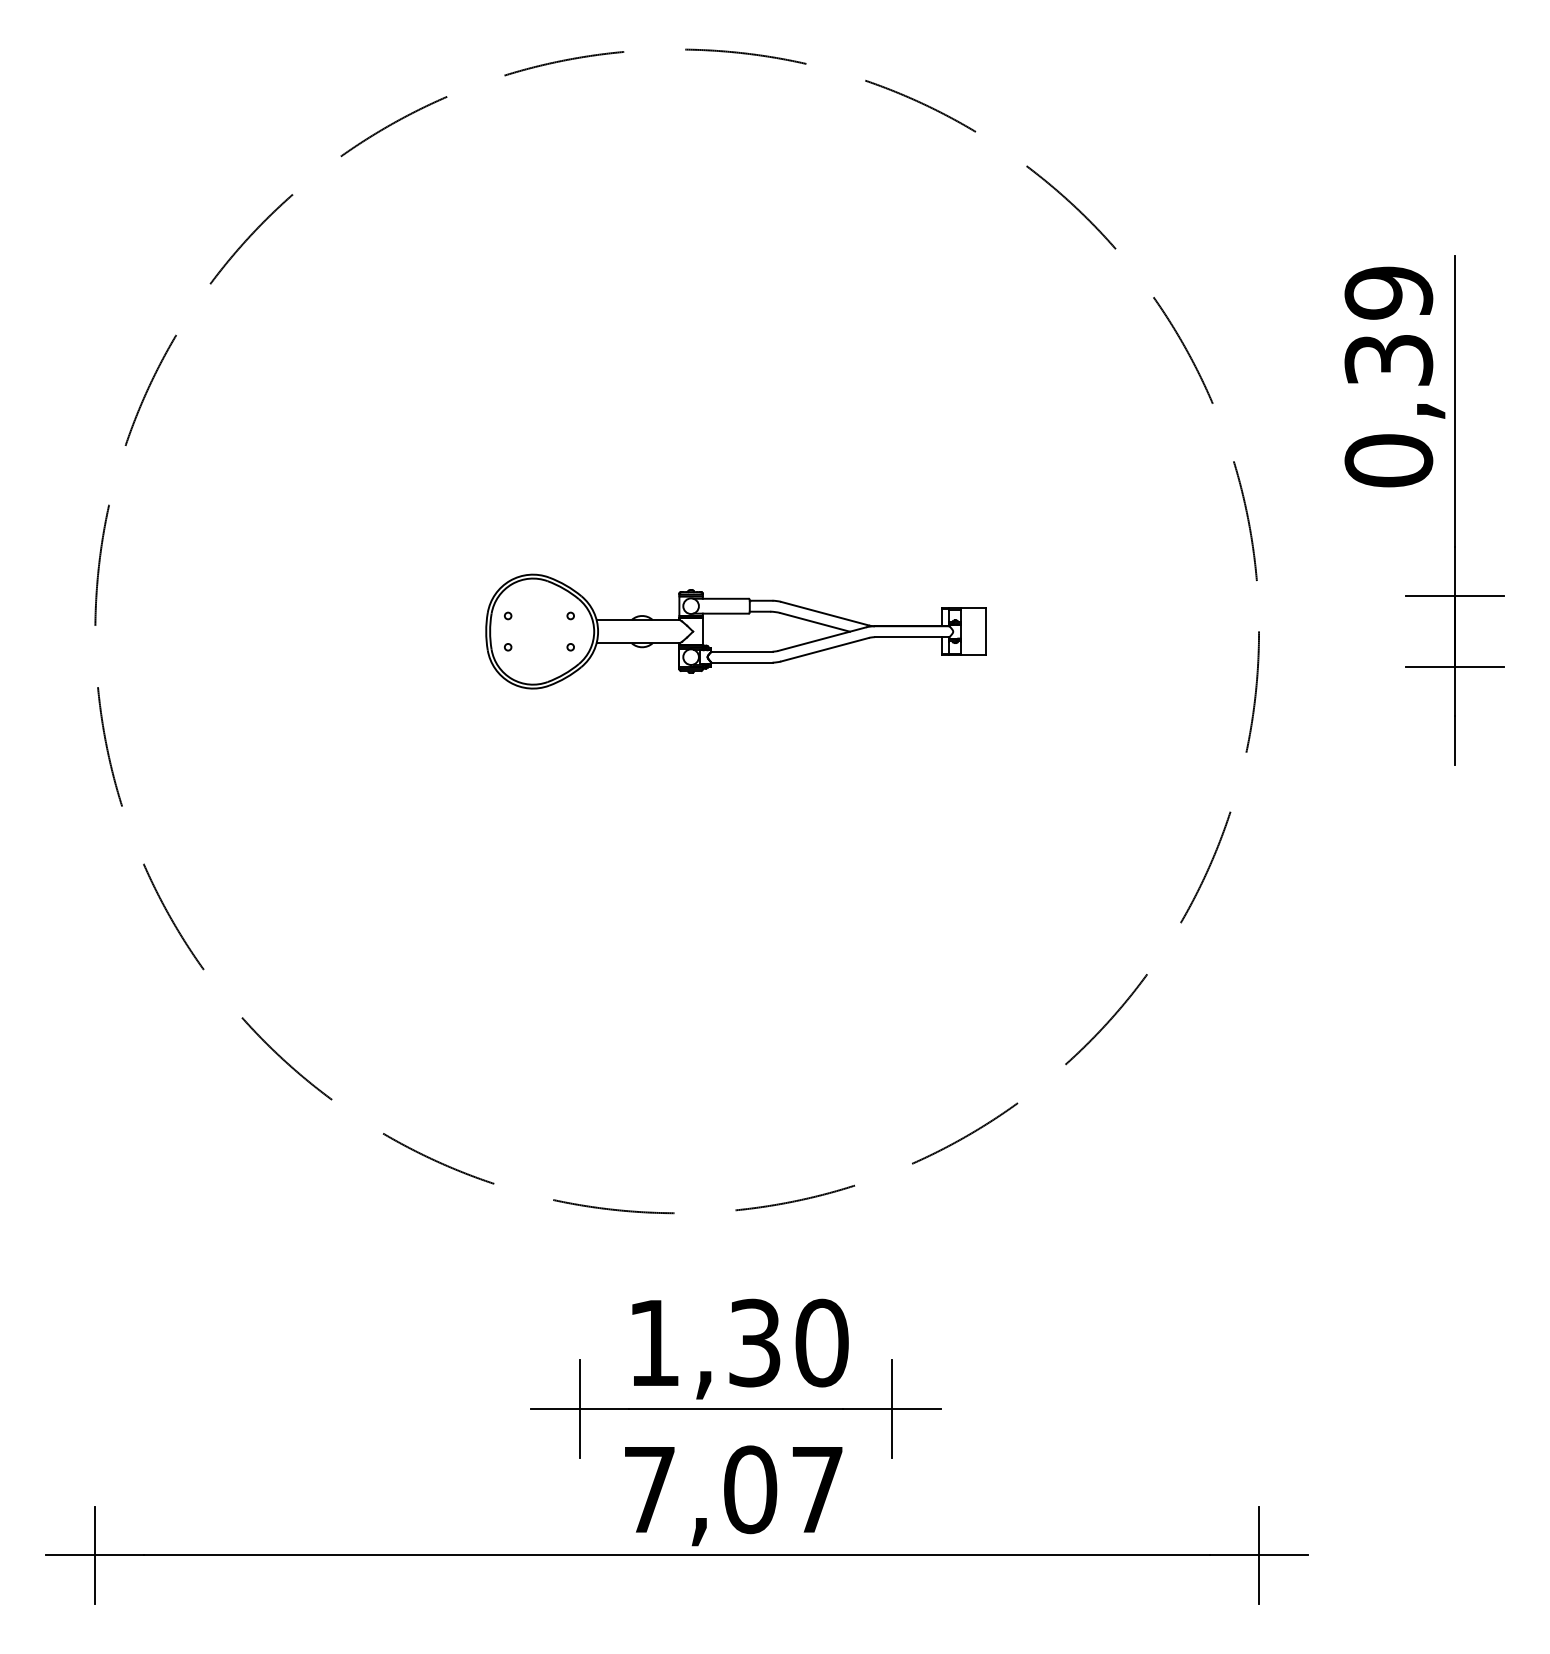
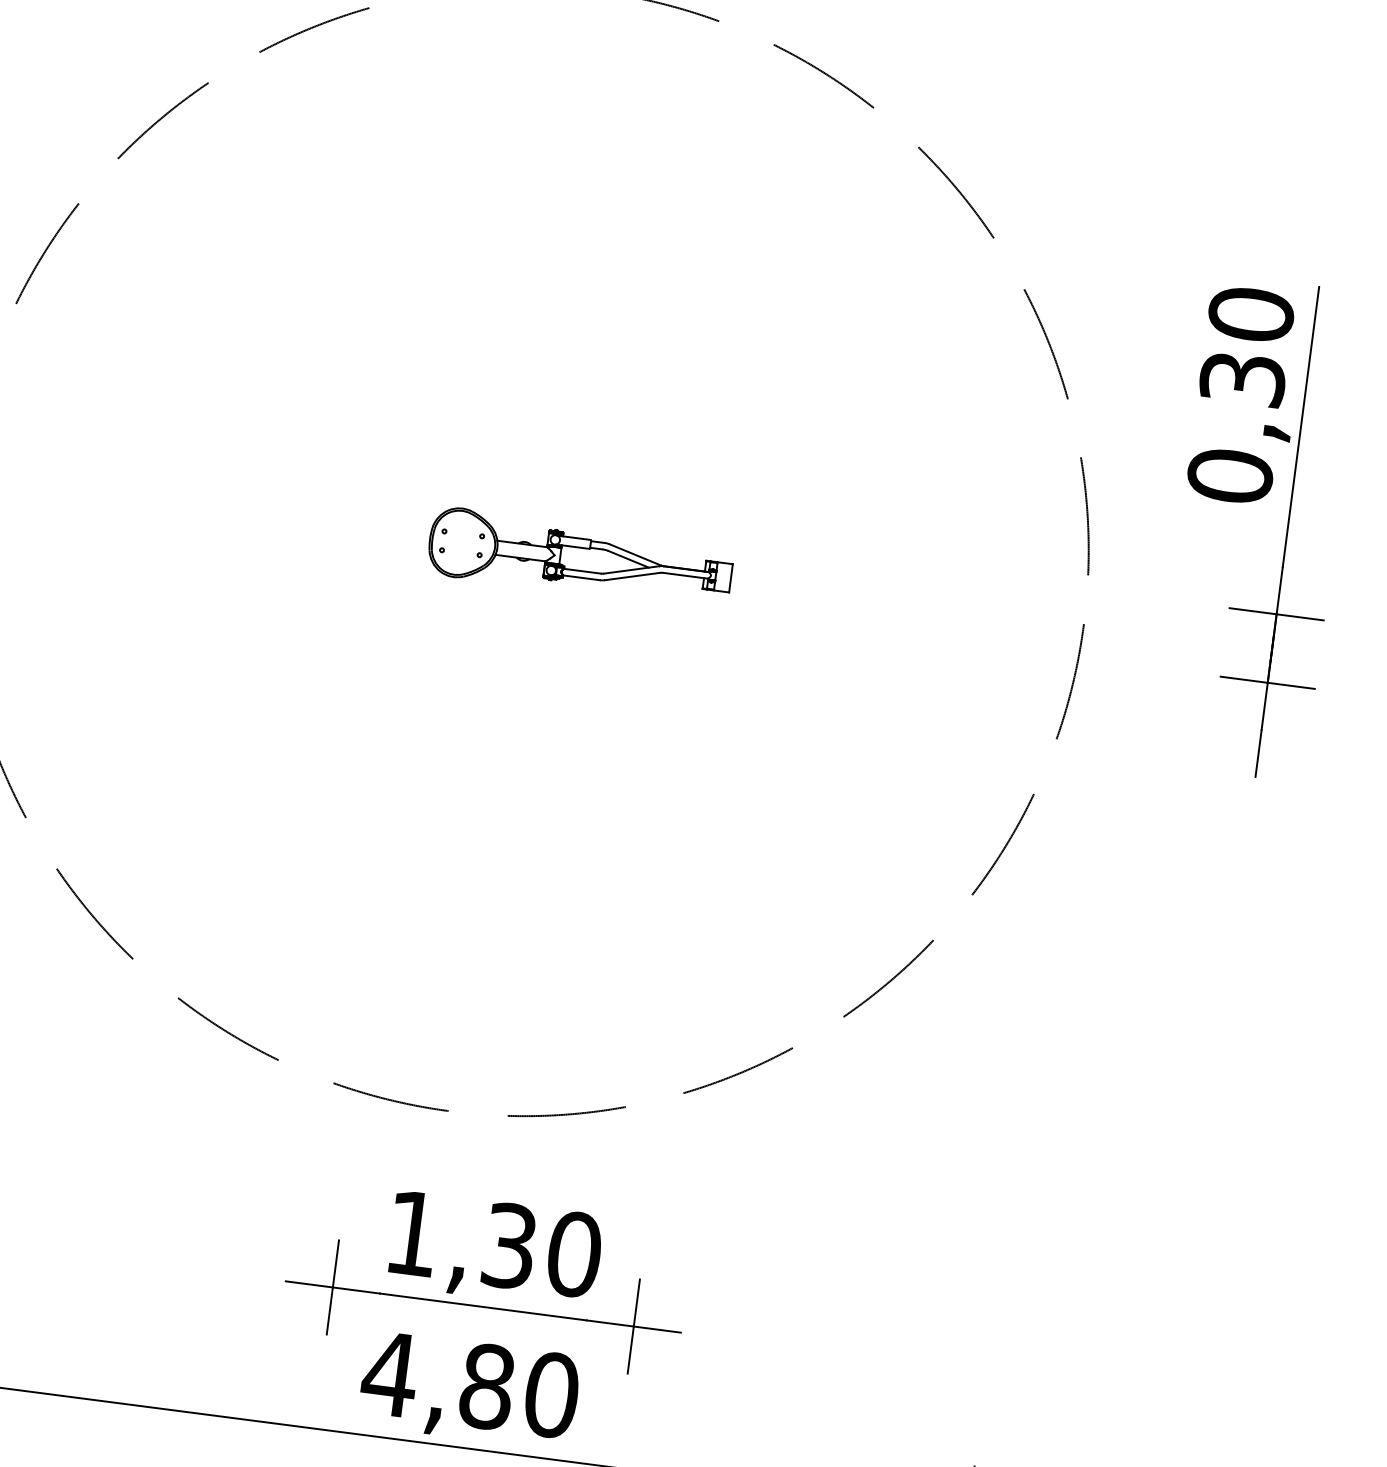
text: (1388, 292) -> (1250, 314), 0,39 -> 0,30
part: (735, 630) -> (580, 557), size x0.62
text: (732, 1489) -> (469, 1384), 7,07 -> 4,80

